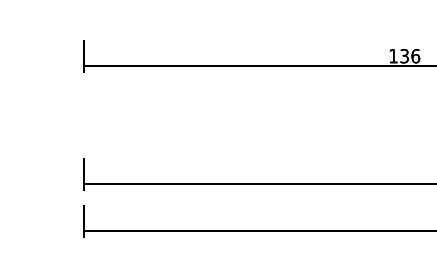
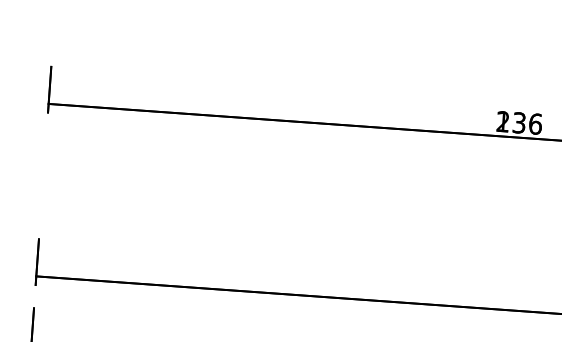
text: (393, 56) -> (503, 122), 136 -> 236

